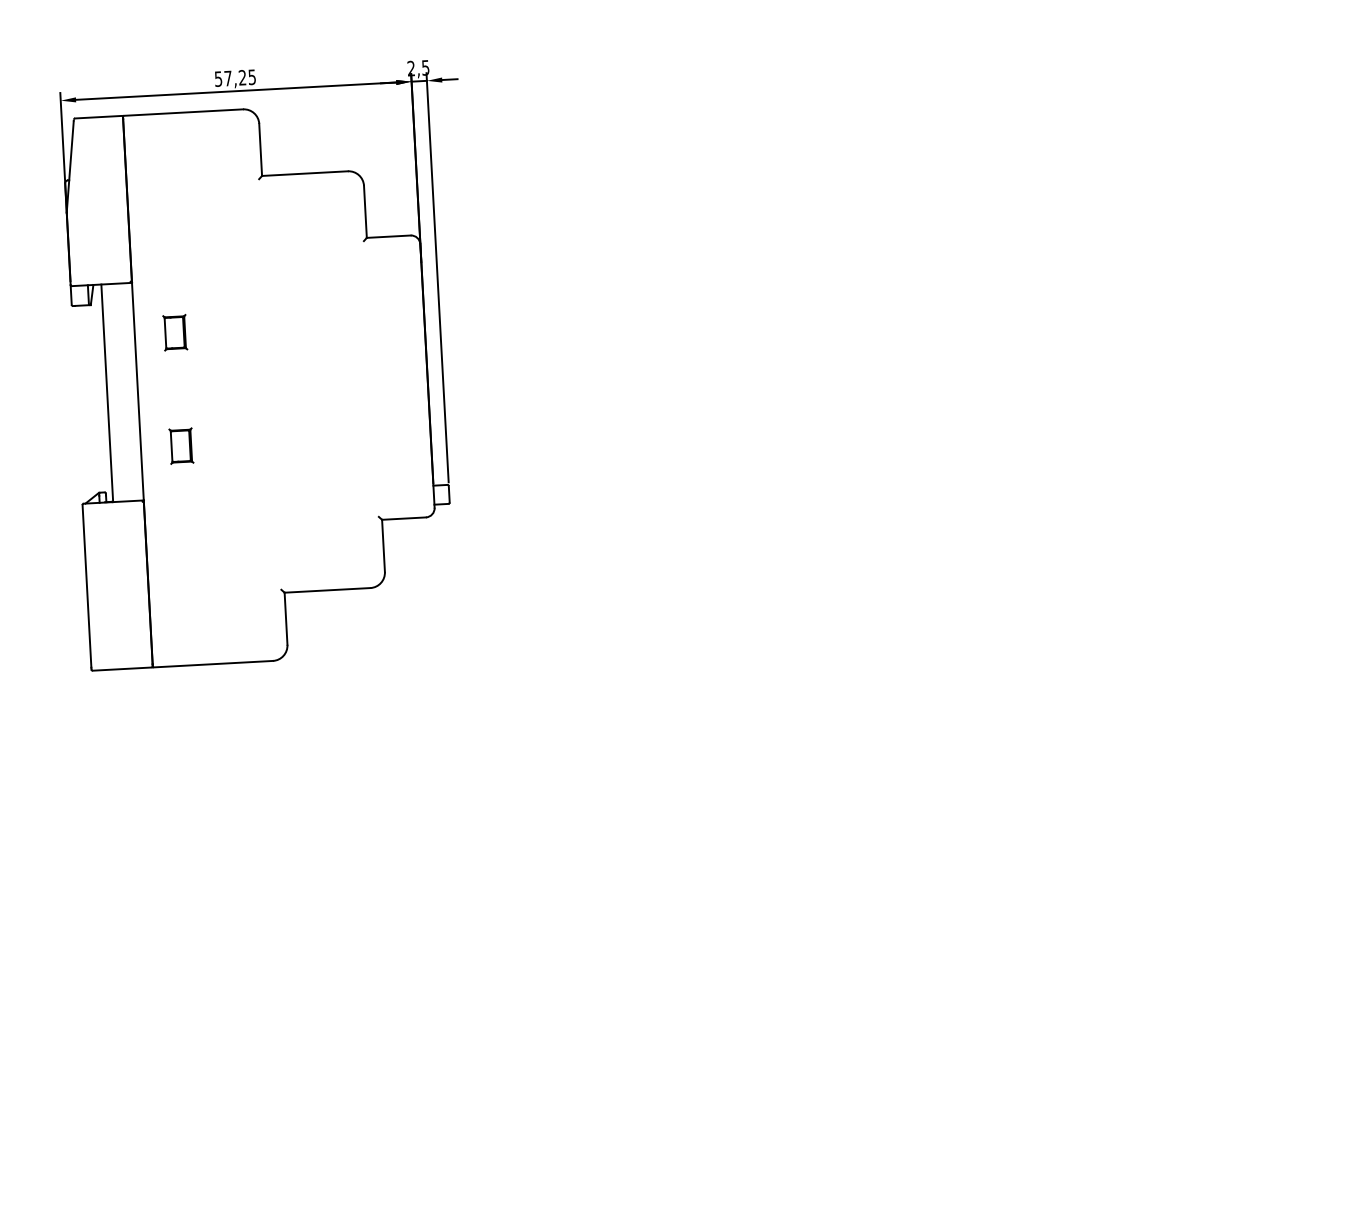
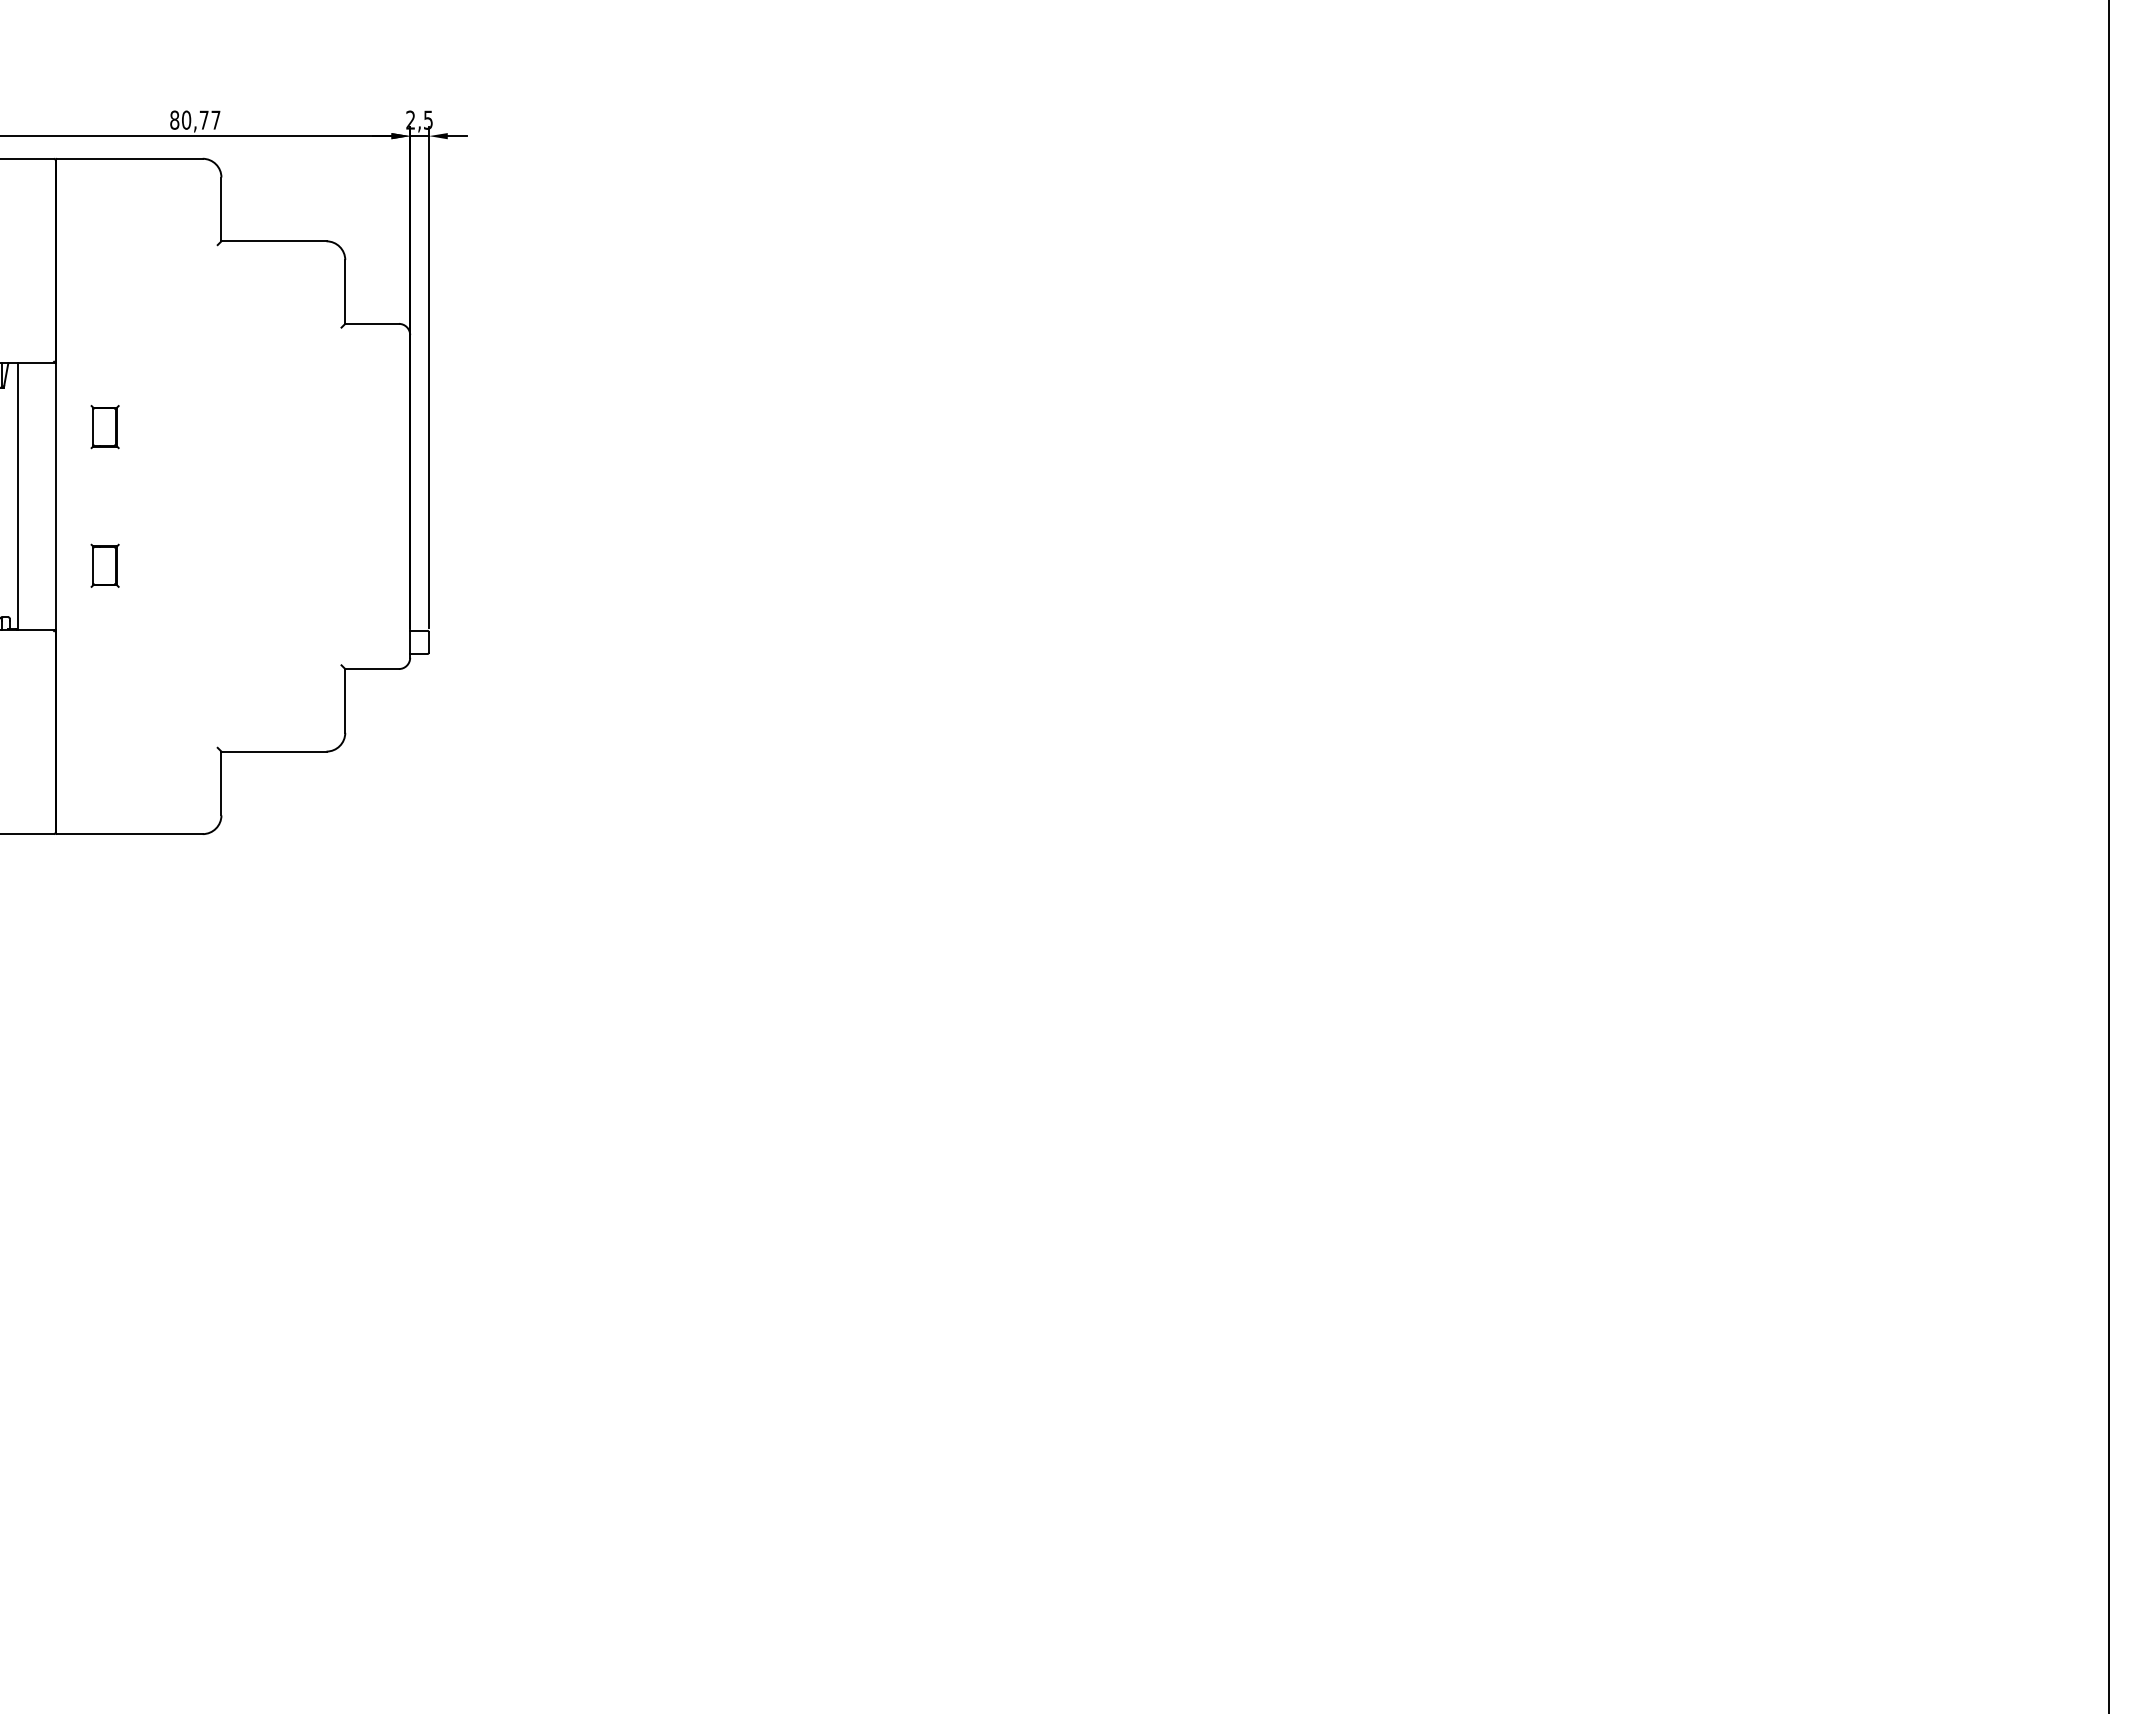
text: (235, 77) -> (195, 119), 57,25 -> 80,77

